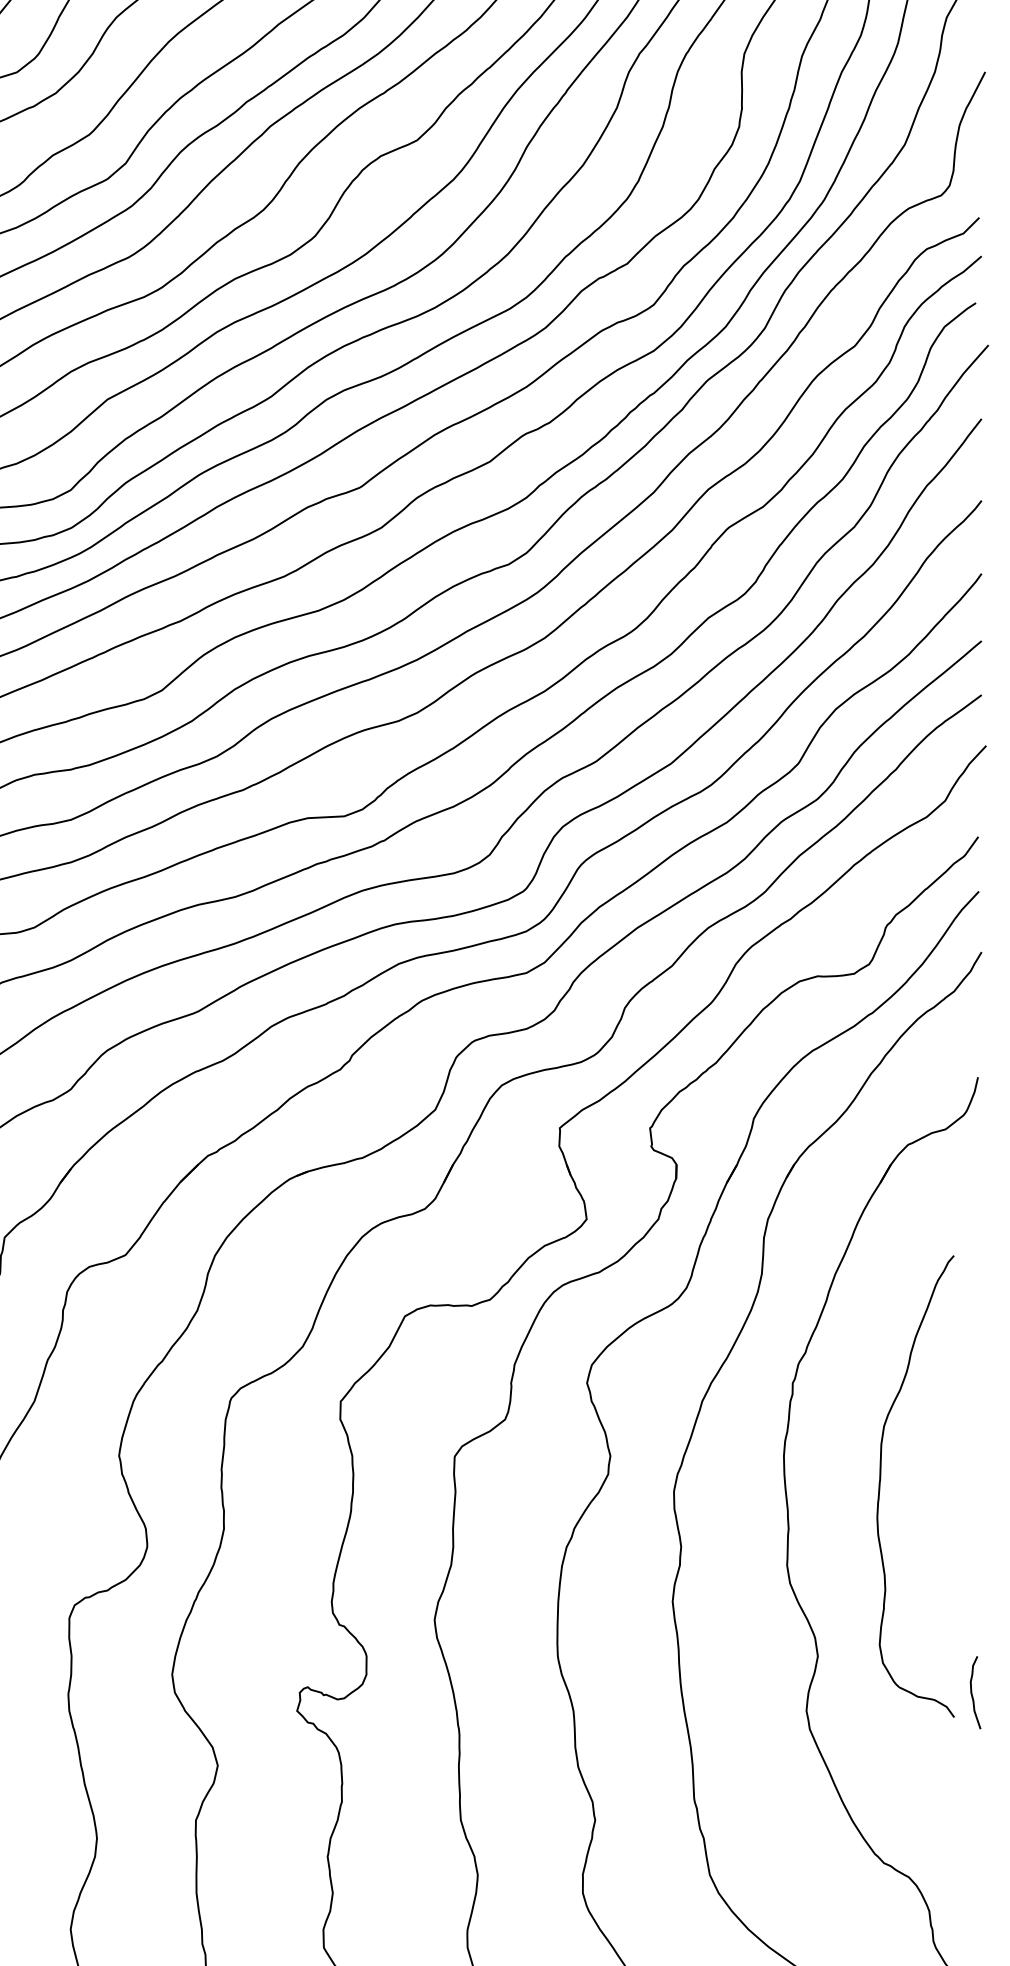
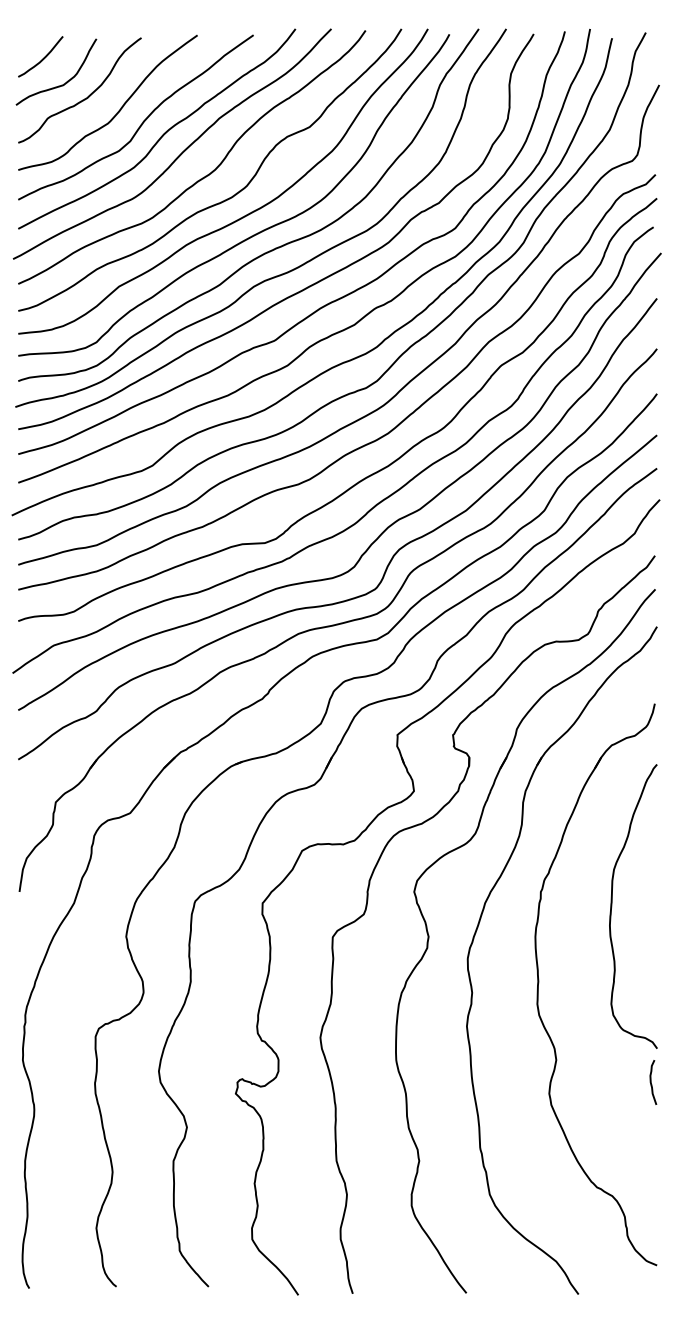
curve: (881, 1486) -> (612, 906), moved

